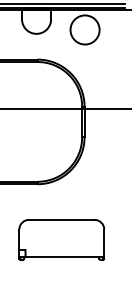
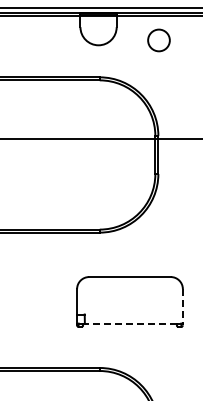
circle: (84, 30) -> (158, 40), size x0.6
line: (103, 244) -> (182, 307), solid -> dashed
line: (62, 257) -> (130, 323), solid -> dashed

